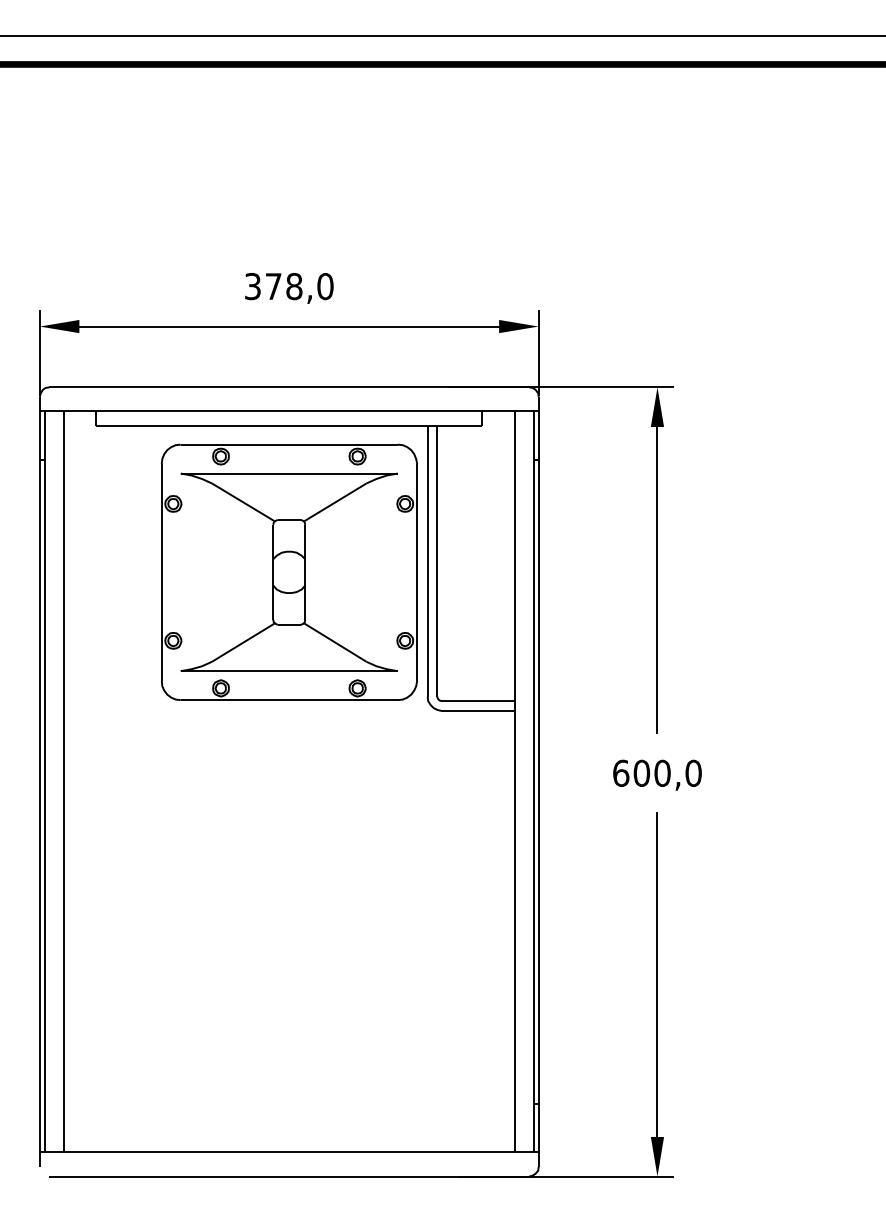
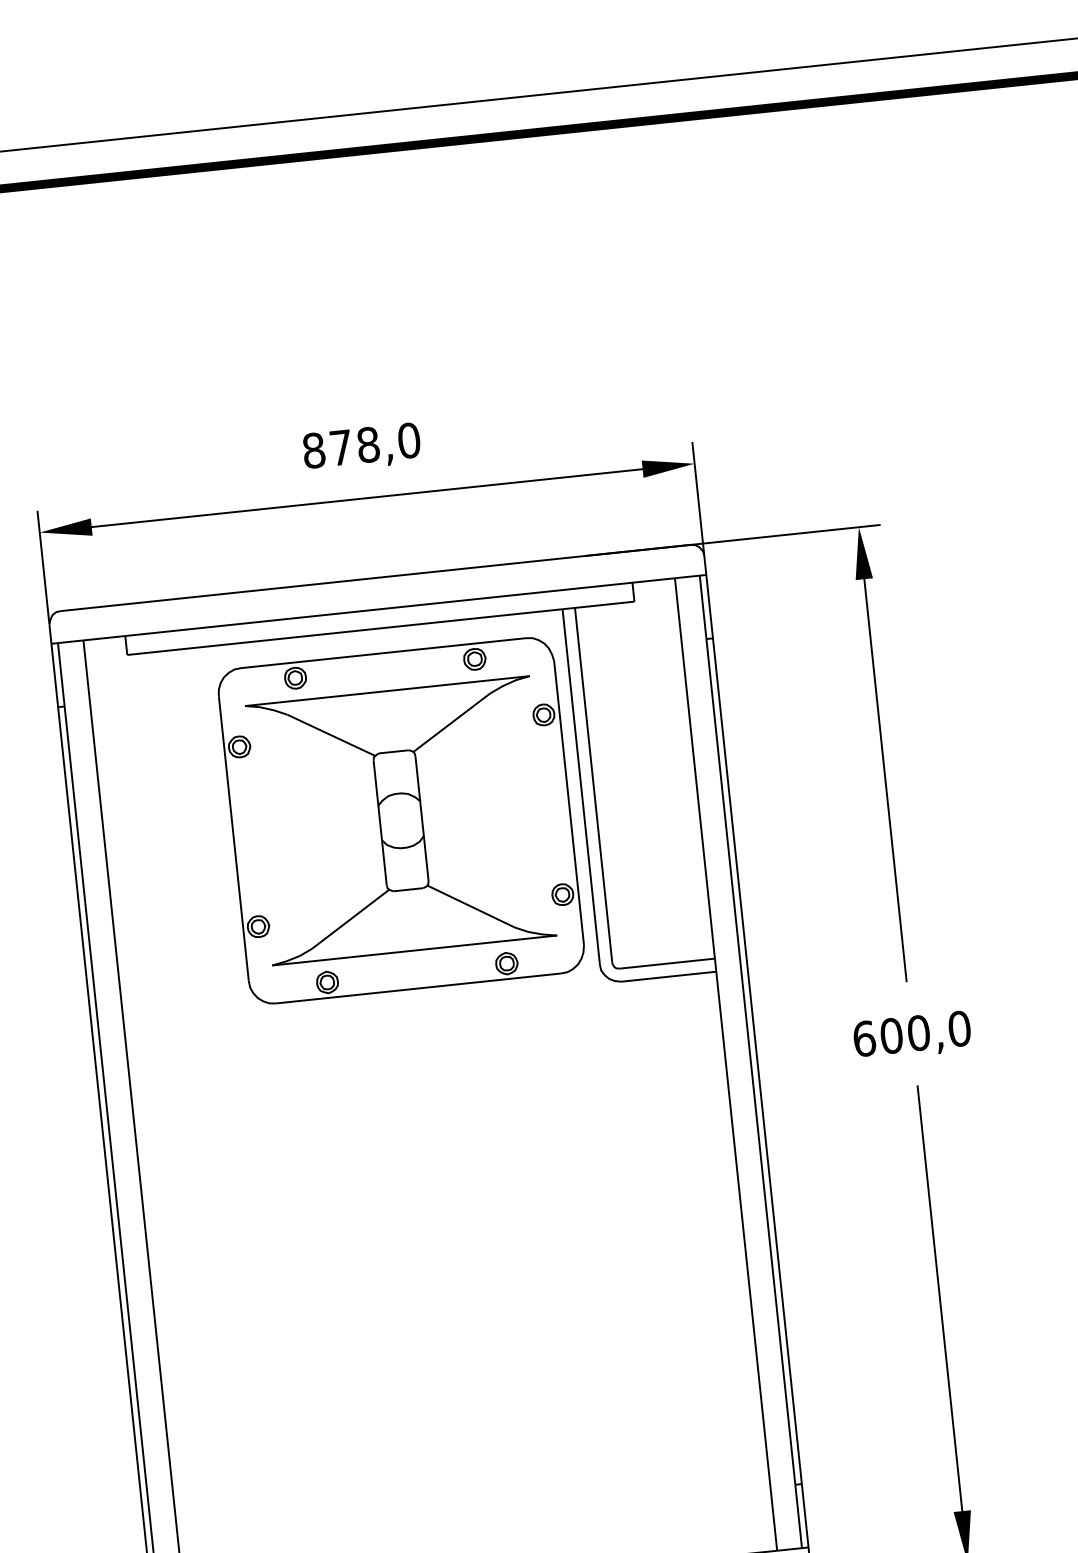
text: (252, 286) -> (313, 450), 378,0 -> 878,0

